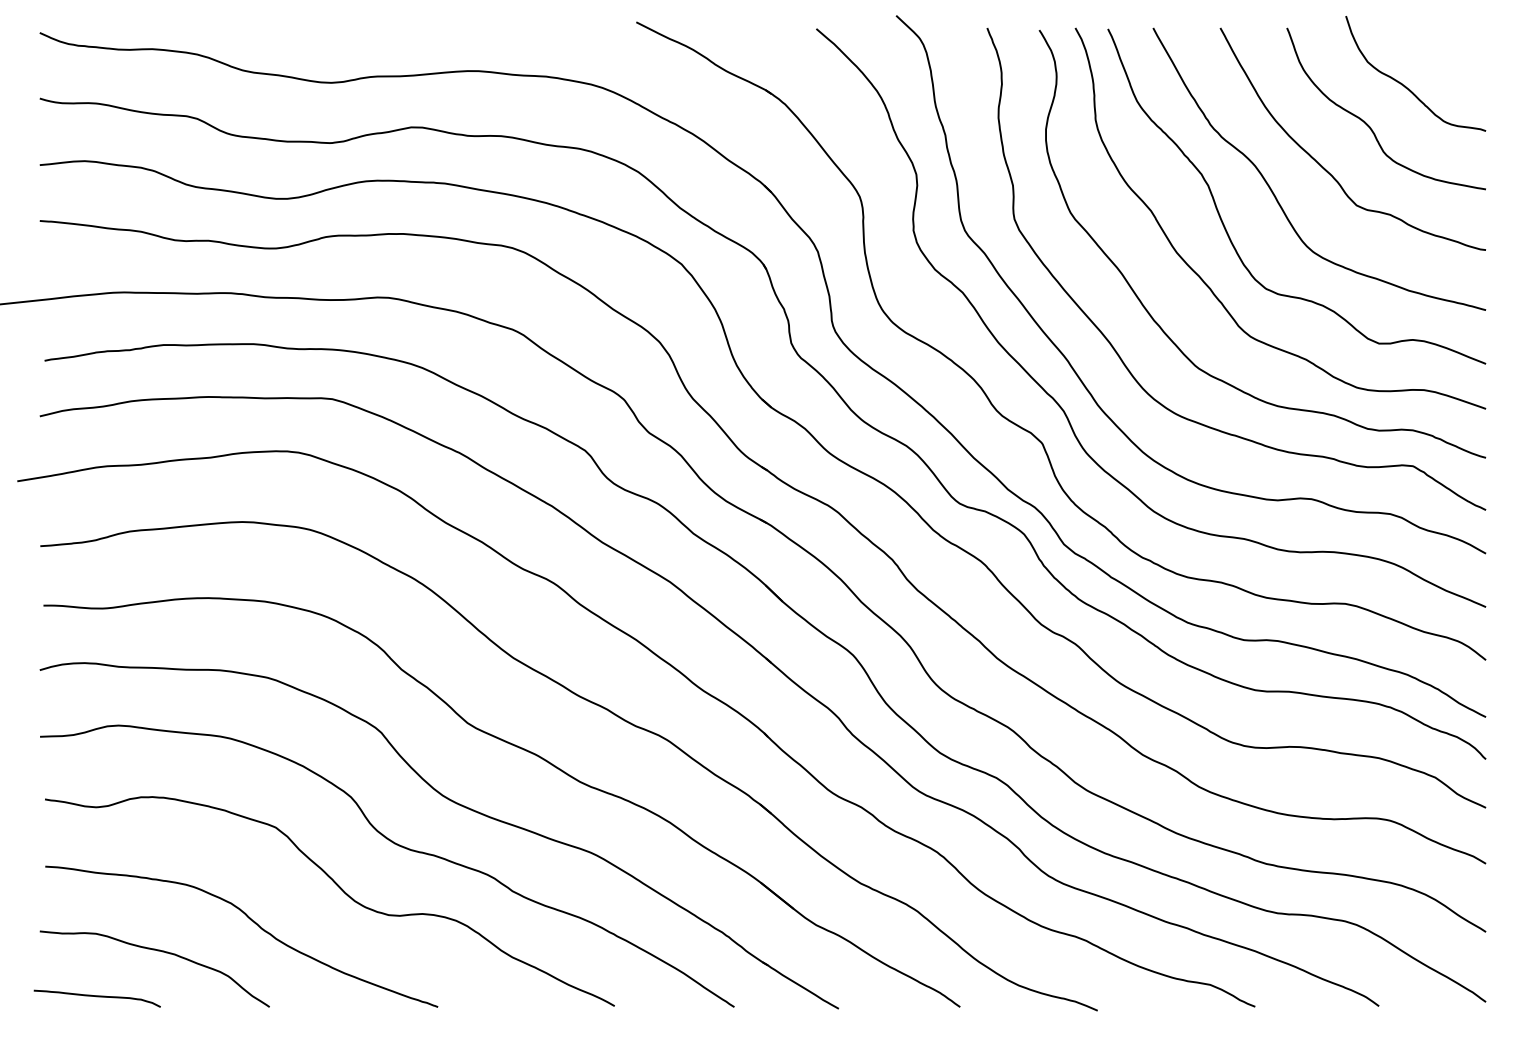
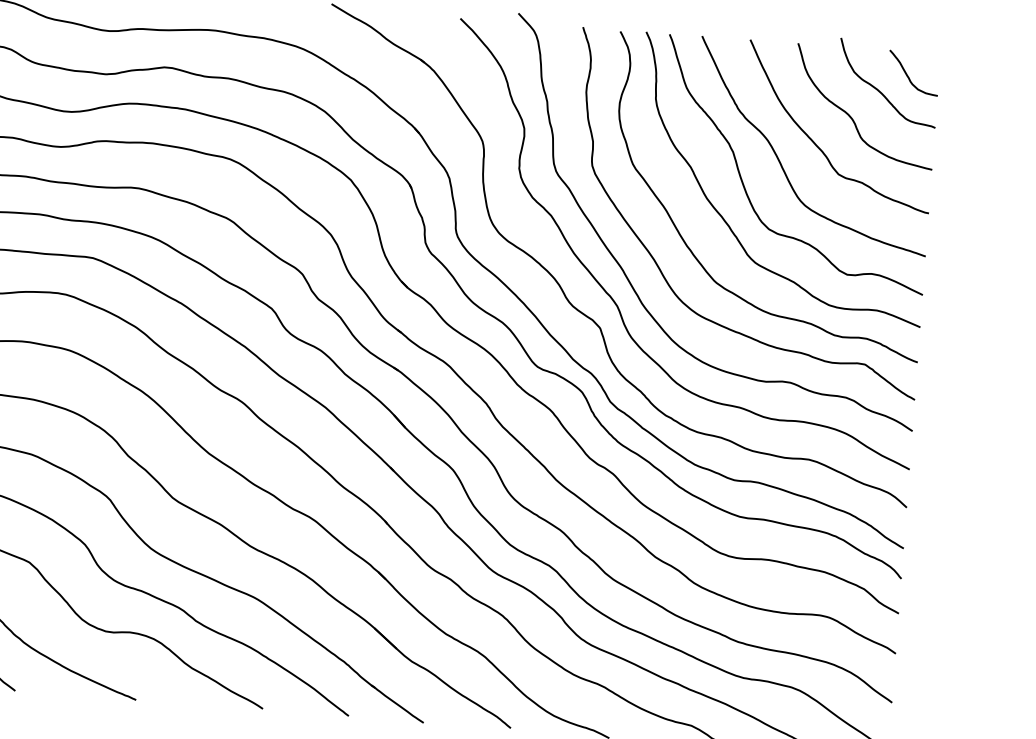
curve: (1443, 62) -> (908, 76), added

